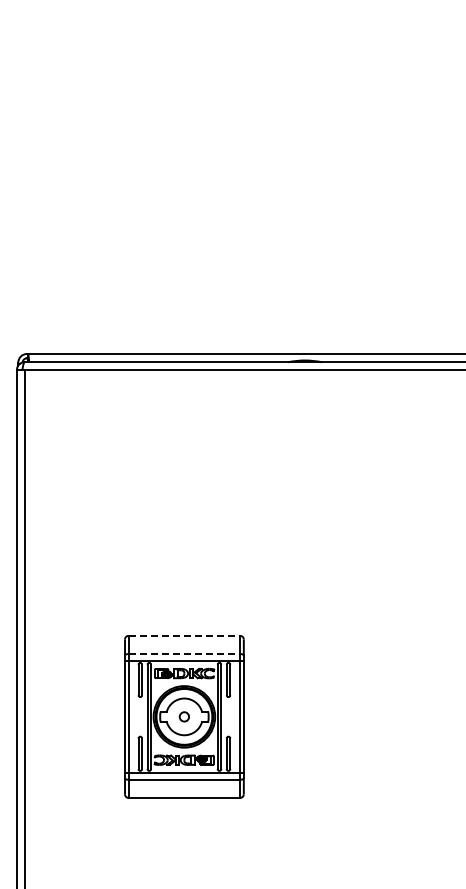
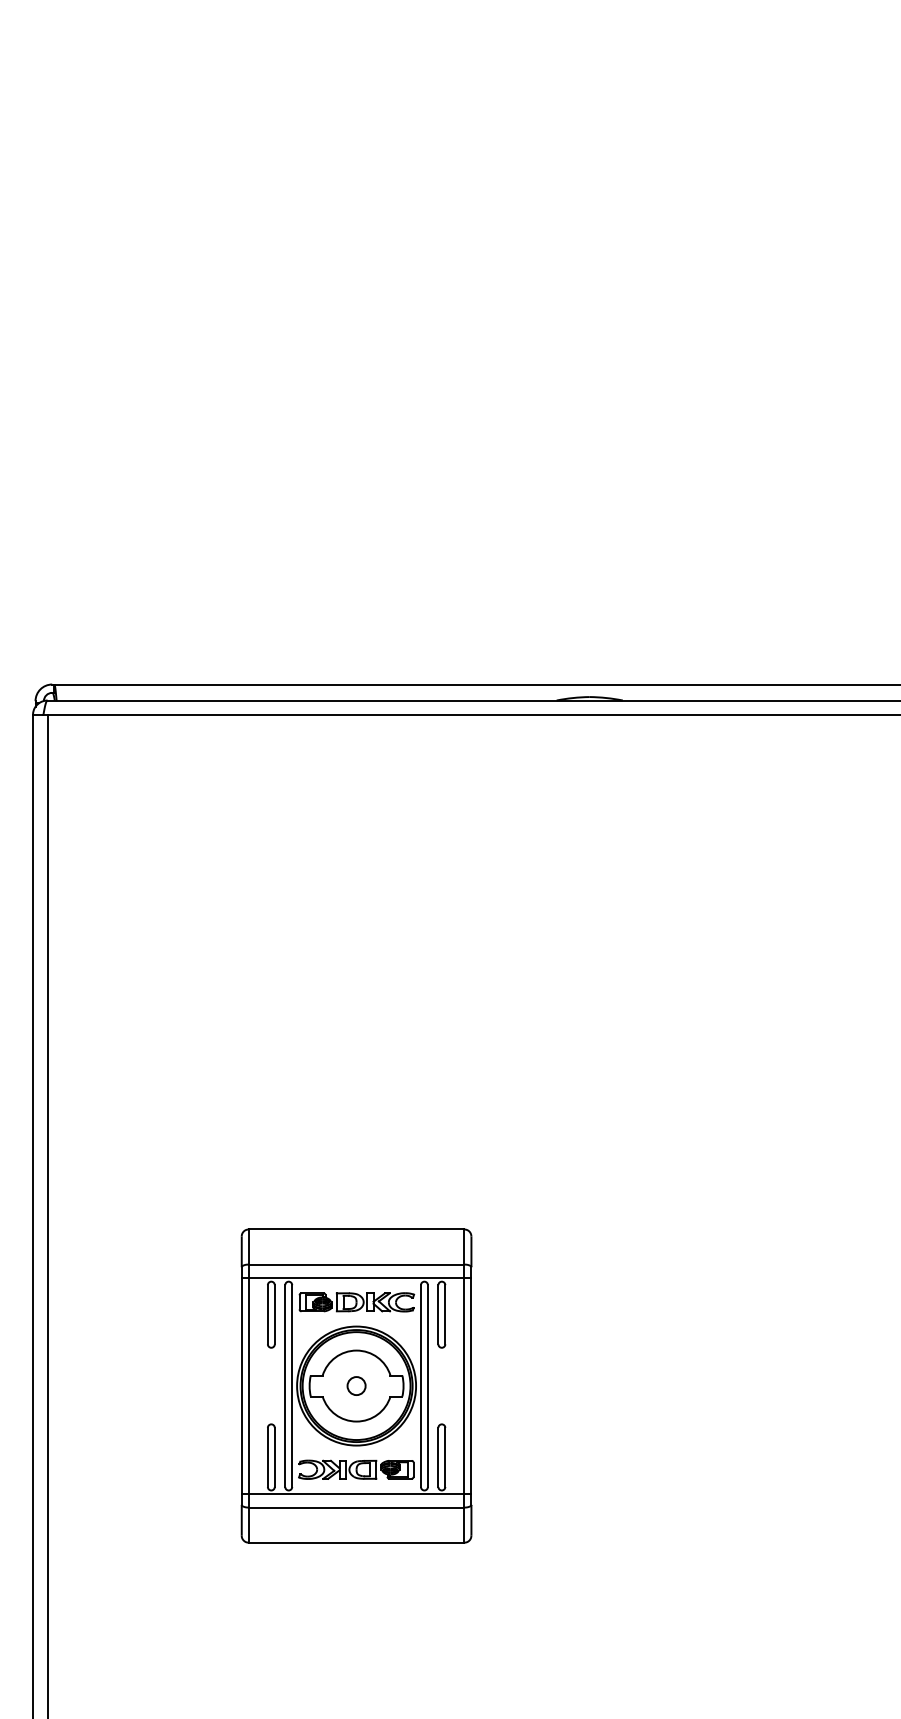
line: (184, 635) -> (356, 1228), dashed -> solid
line: (184, 654) -> (356, 1265), dashed -> solid

